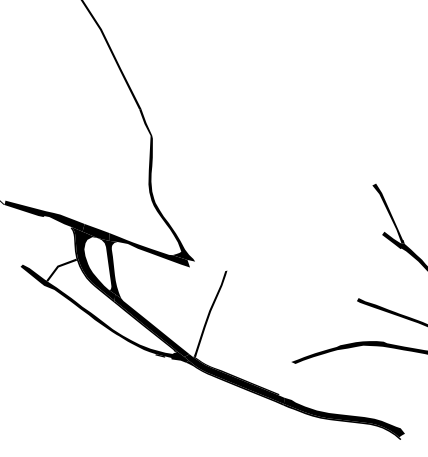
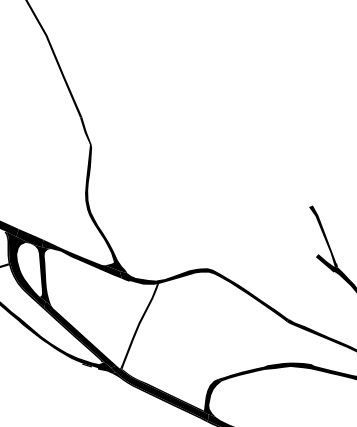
fill: (272, 276) -> (203, 292), added
fill: (286, 381) -> (211, 398), added

